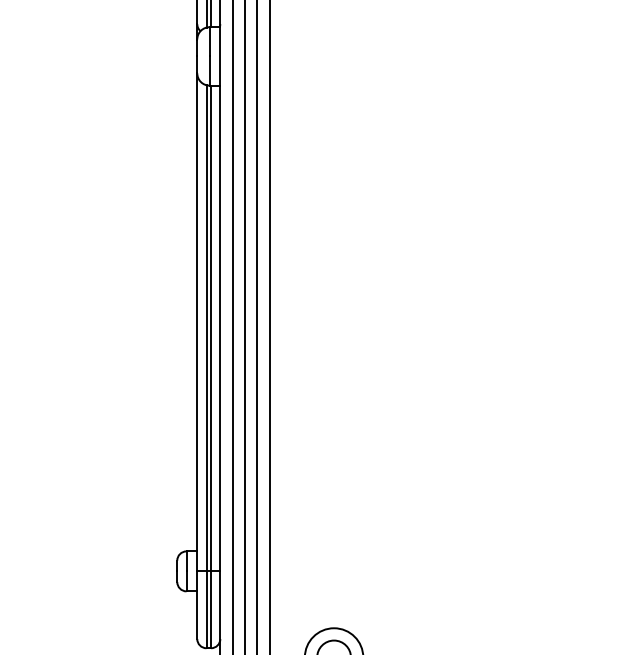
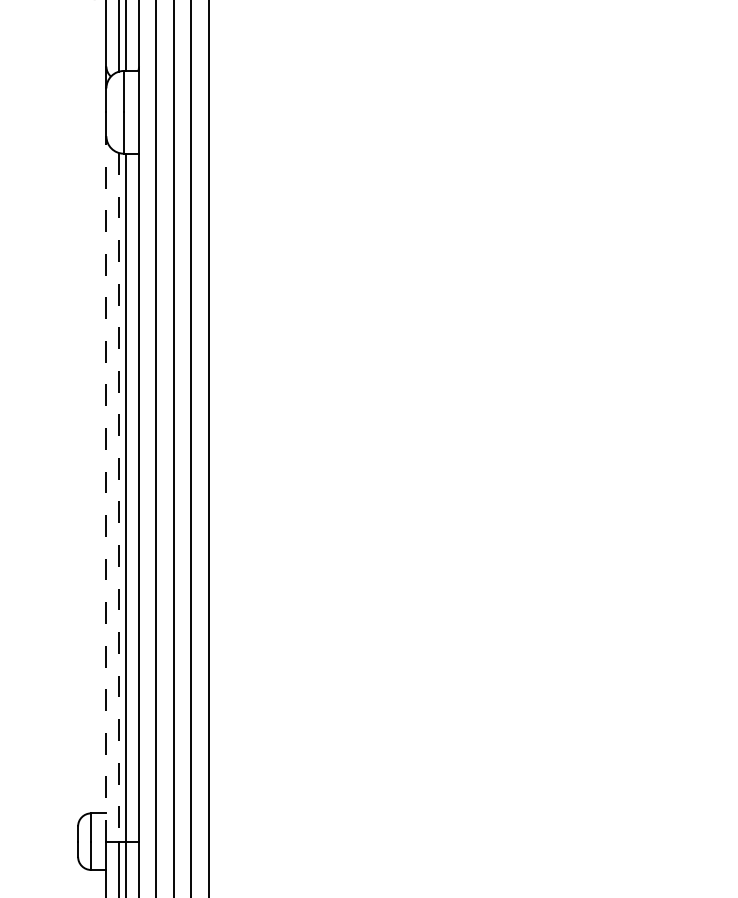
line: (197, 321) -> (106, 487), solid -> dashed
line: (206, 328) -> (119, 497), solid -> dashed

